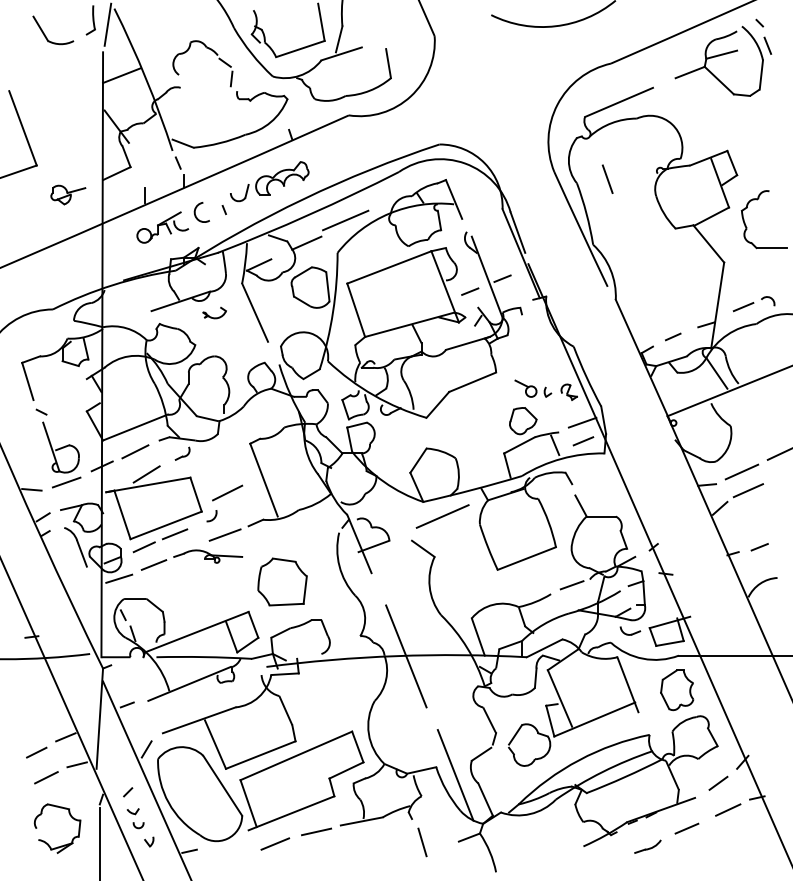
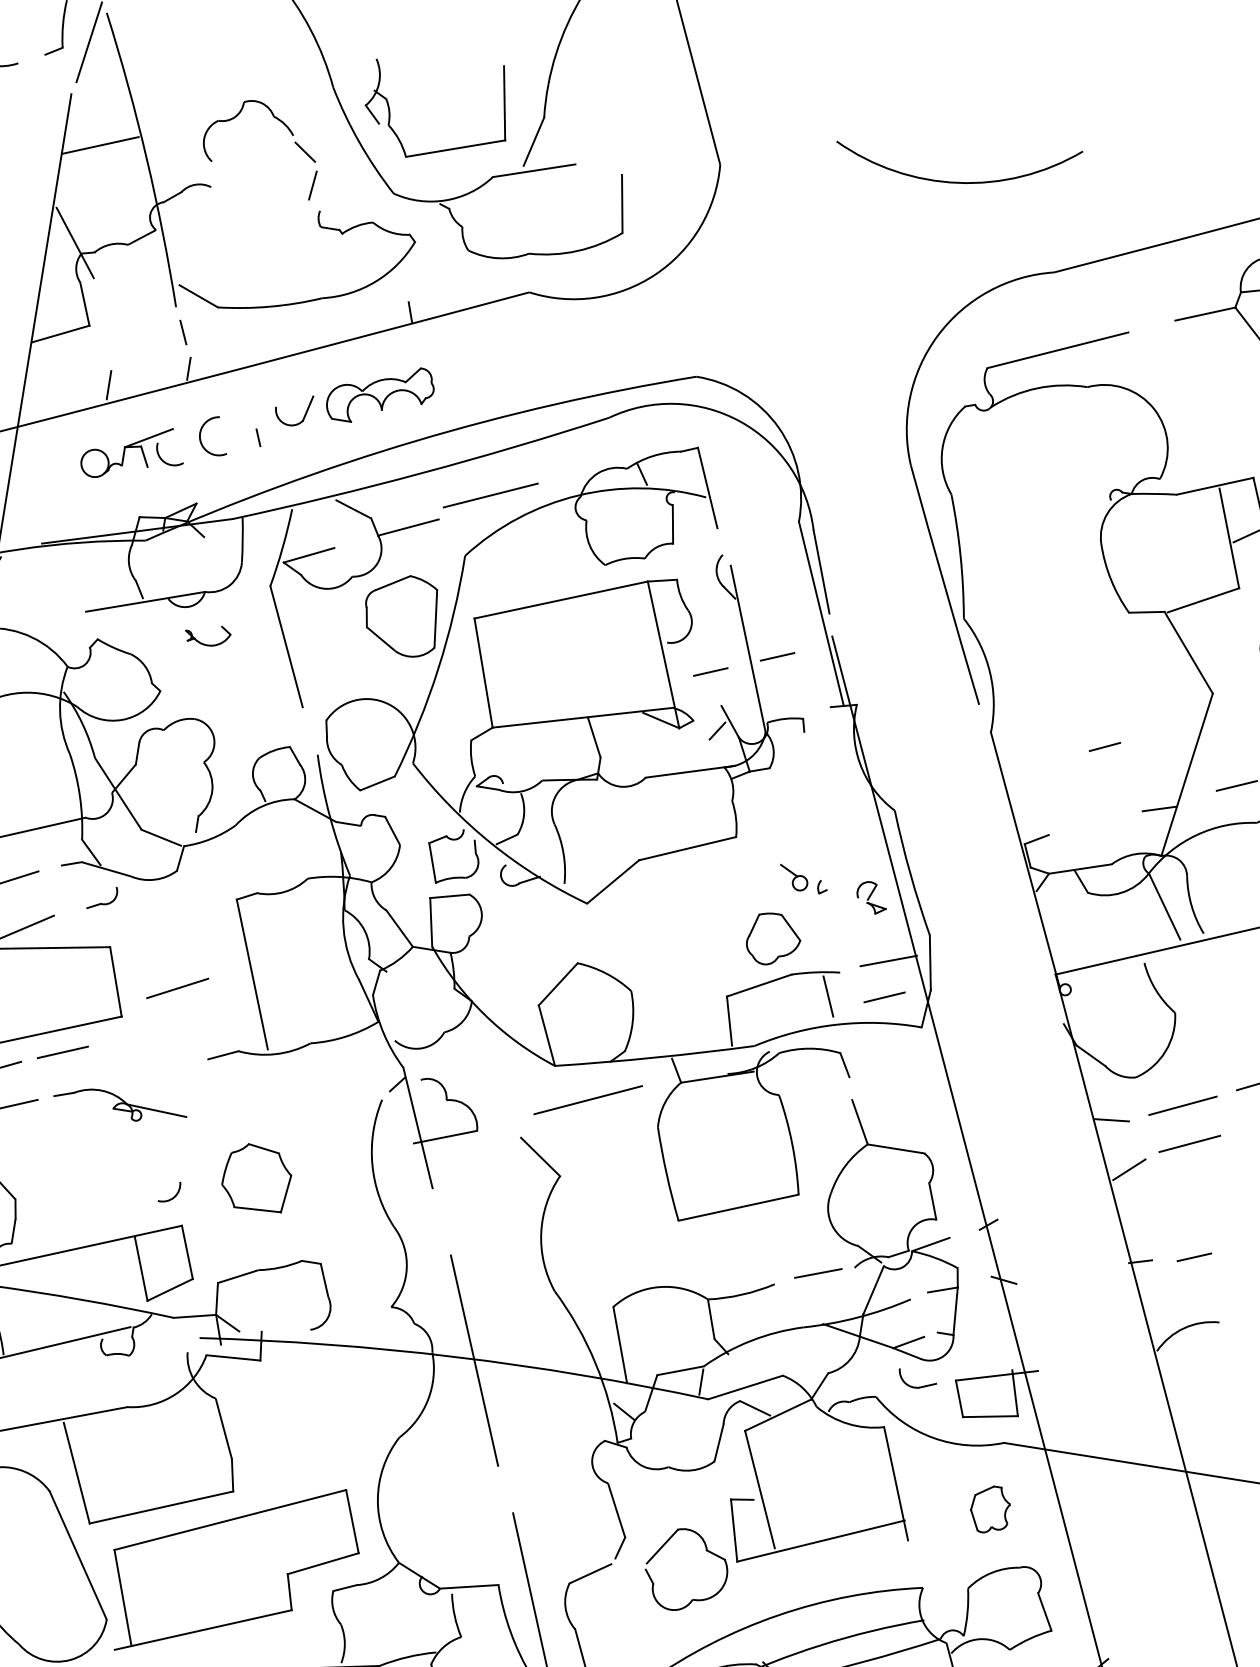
line: (607, 179) -> (1011, 496), removed
line: (673, 336) -> (1105, 746), moved
part: (533, 388) -> (803, 879), size x0.7
arc: (213, 517) -> (172, 1195), moved
line: (224, 534) -> (158, 1067), removed
part: (282, 581) -> (257, 1177), size x0.7
part: (677, 690) -> (990, 1510), size x0.6

